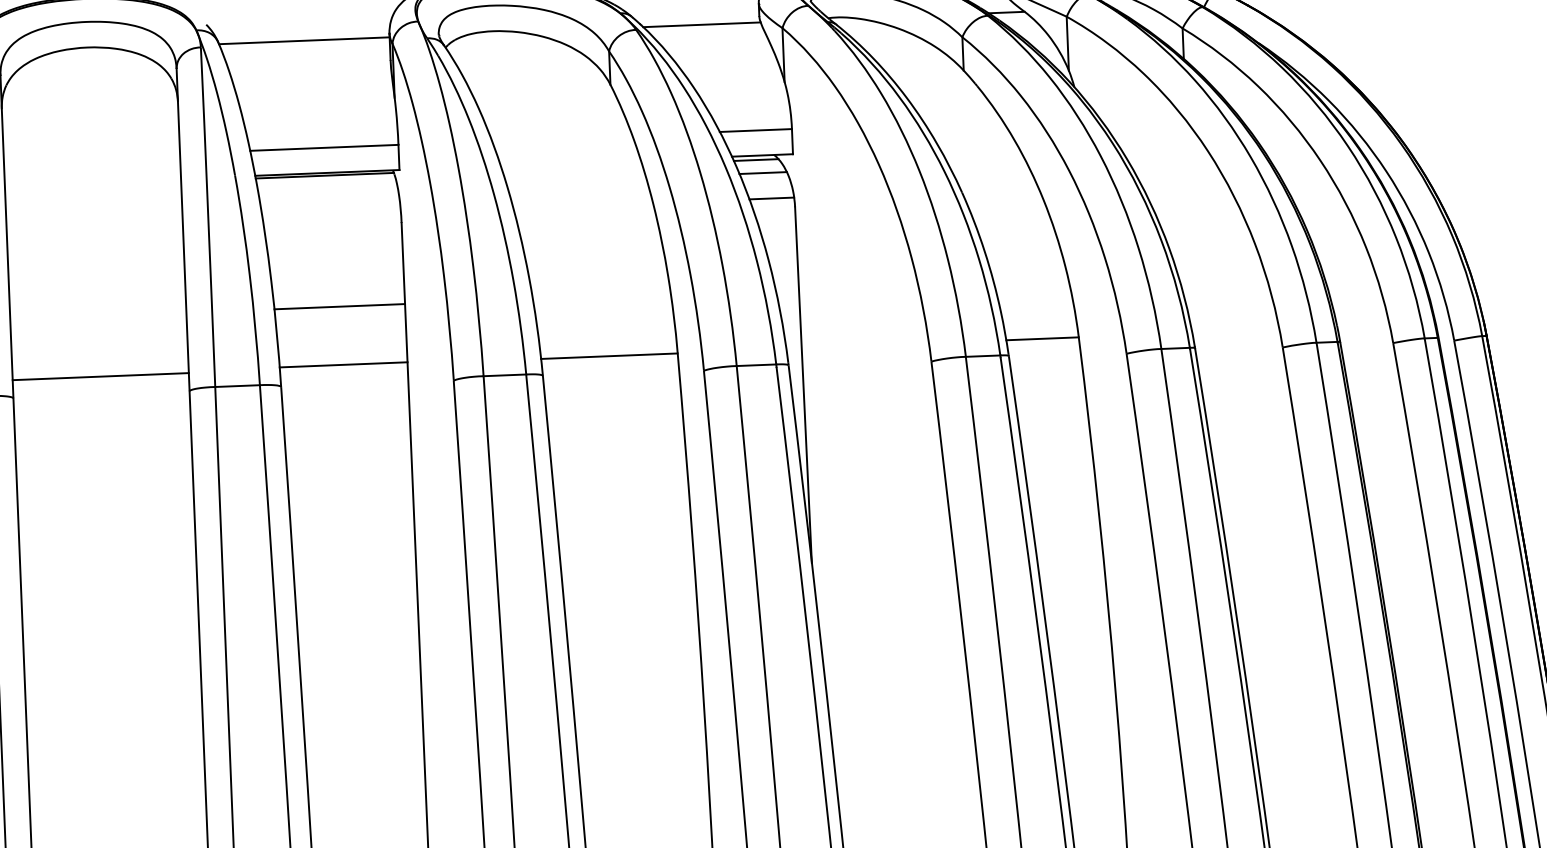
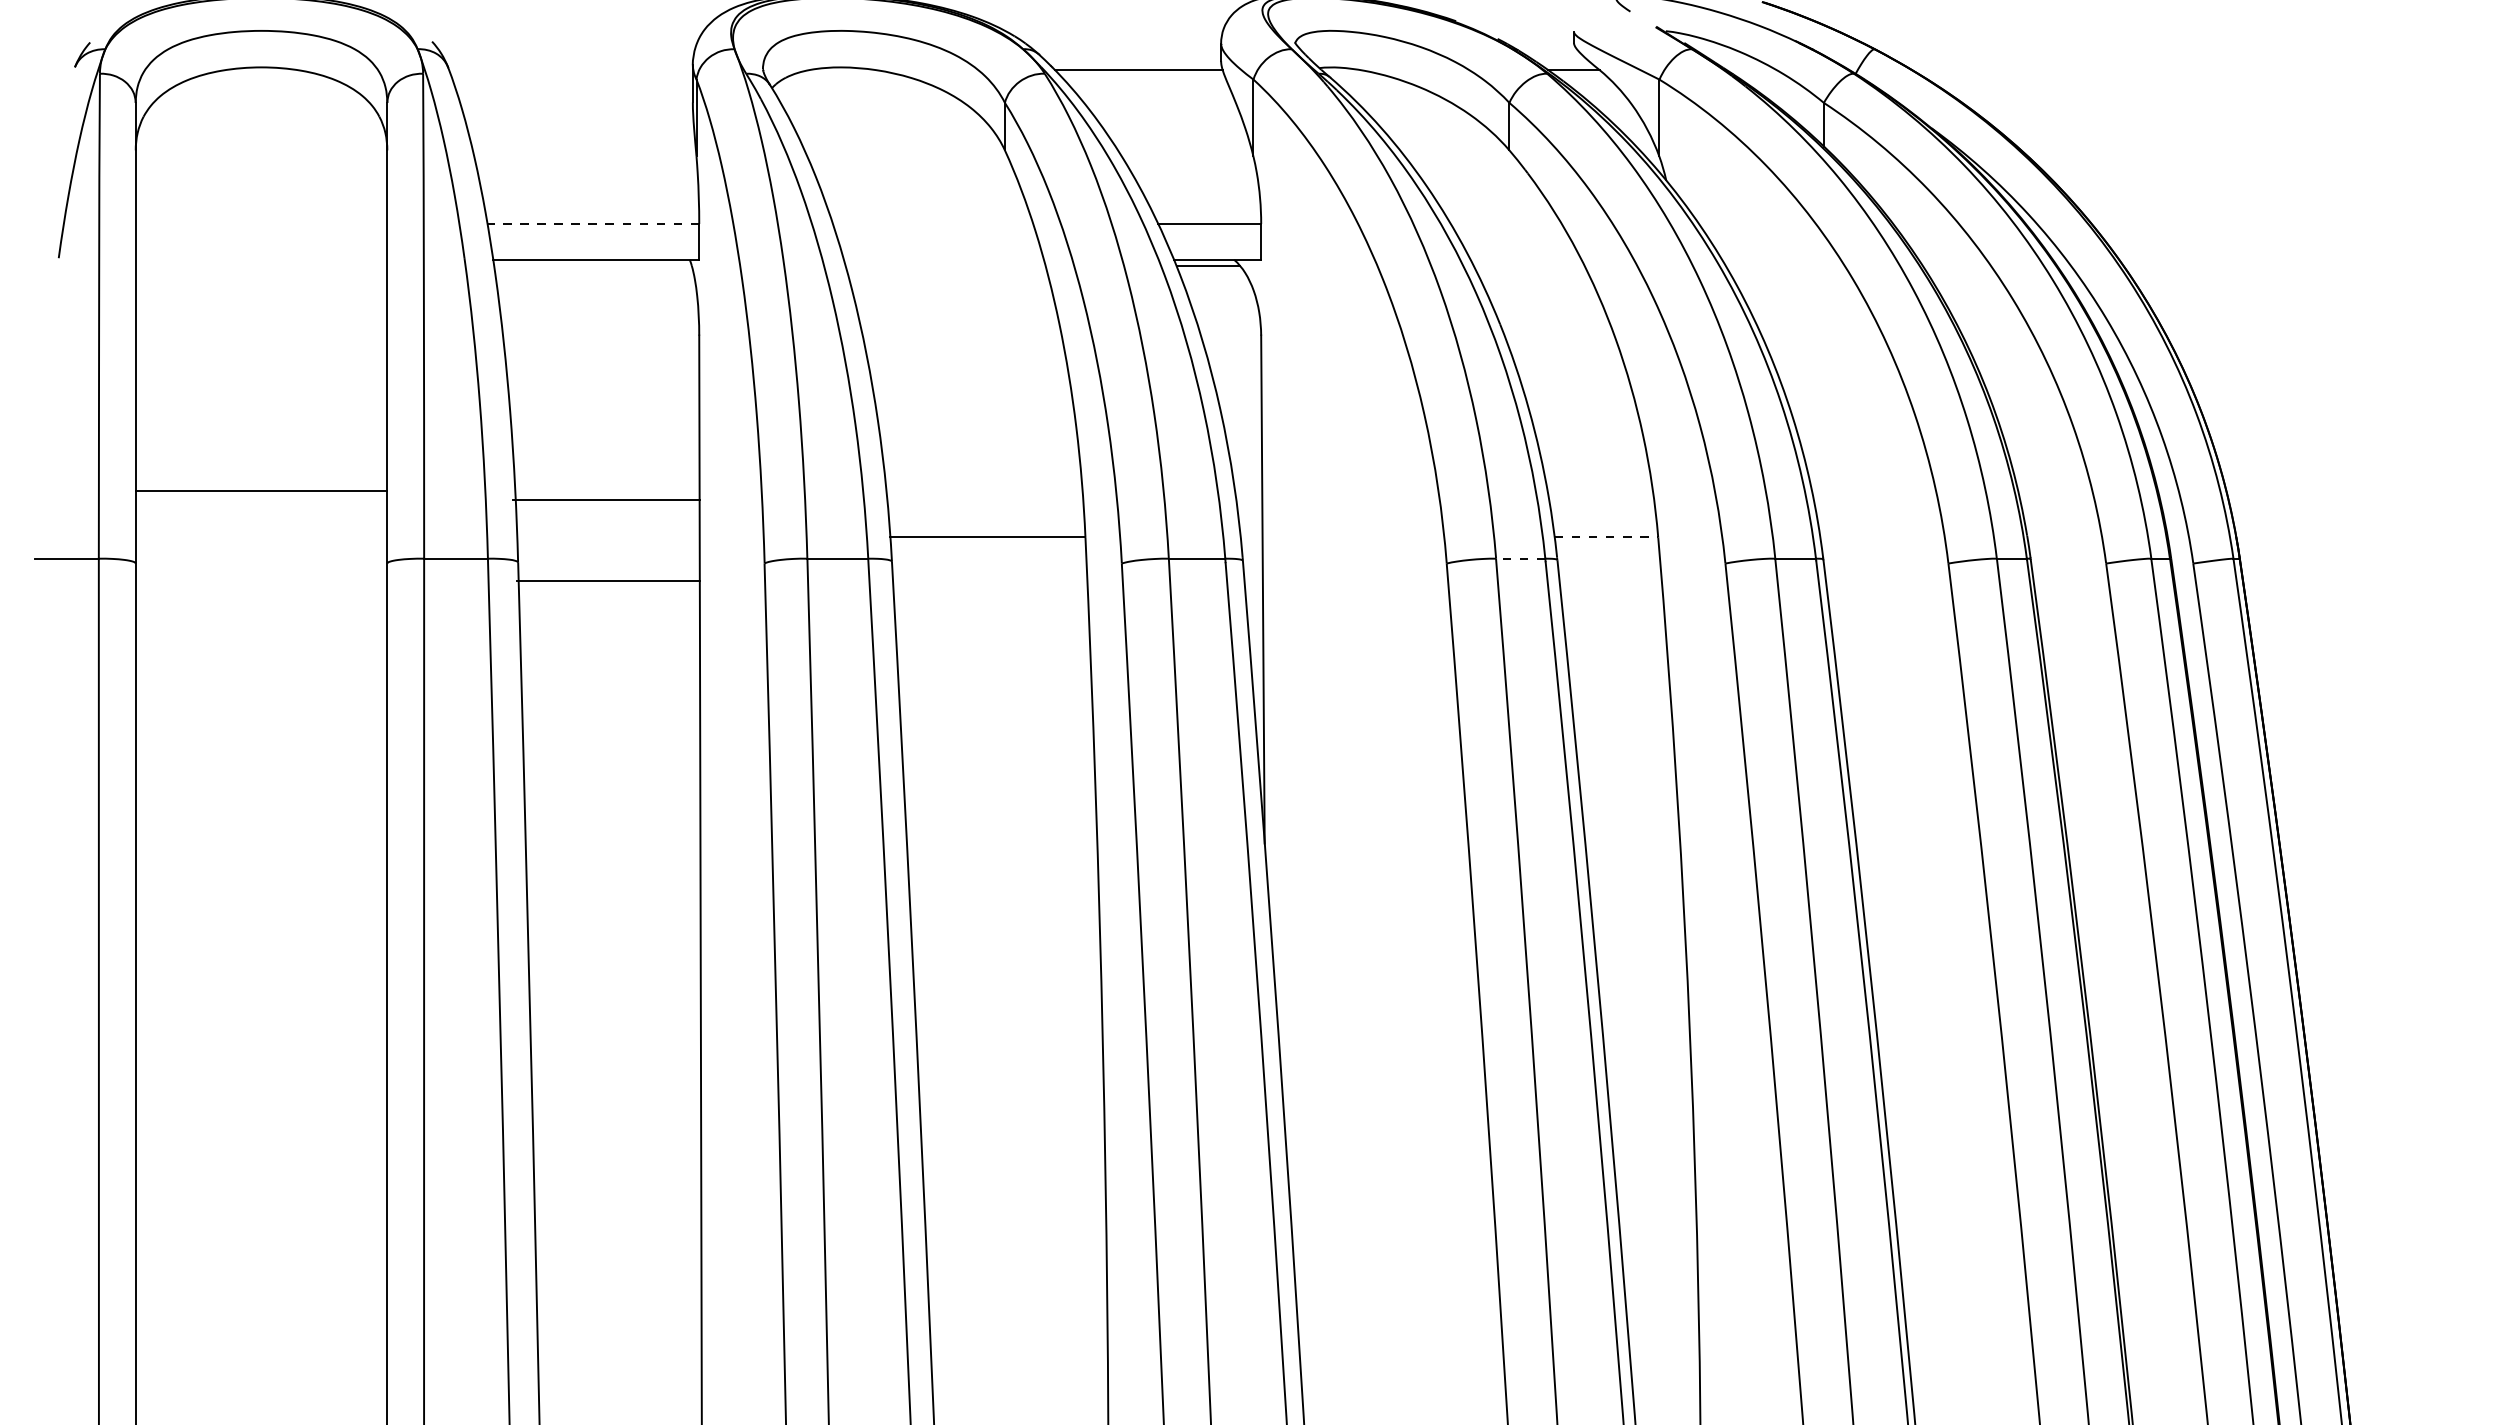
line: (304, 41) -> (570, 70), removed
line: (324, 148) -> (593, 224), solid -> dashed
line: (763, 173) -> (1217, 285), removed
line: (324, 175) -> (592, 263), removed
line: (771, 198) -> (1228, 321), removed
line: (339, 306) -> (606, 500), moved
line: (1042, 338) -> (1606, 537), solid -> dashed
line: (982, 356) -> (1520, 558), solid -> dashed
line: (343, 364) -> (608, 581), moved
line: (100, 376) -> (261, 491), moved

